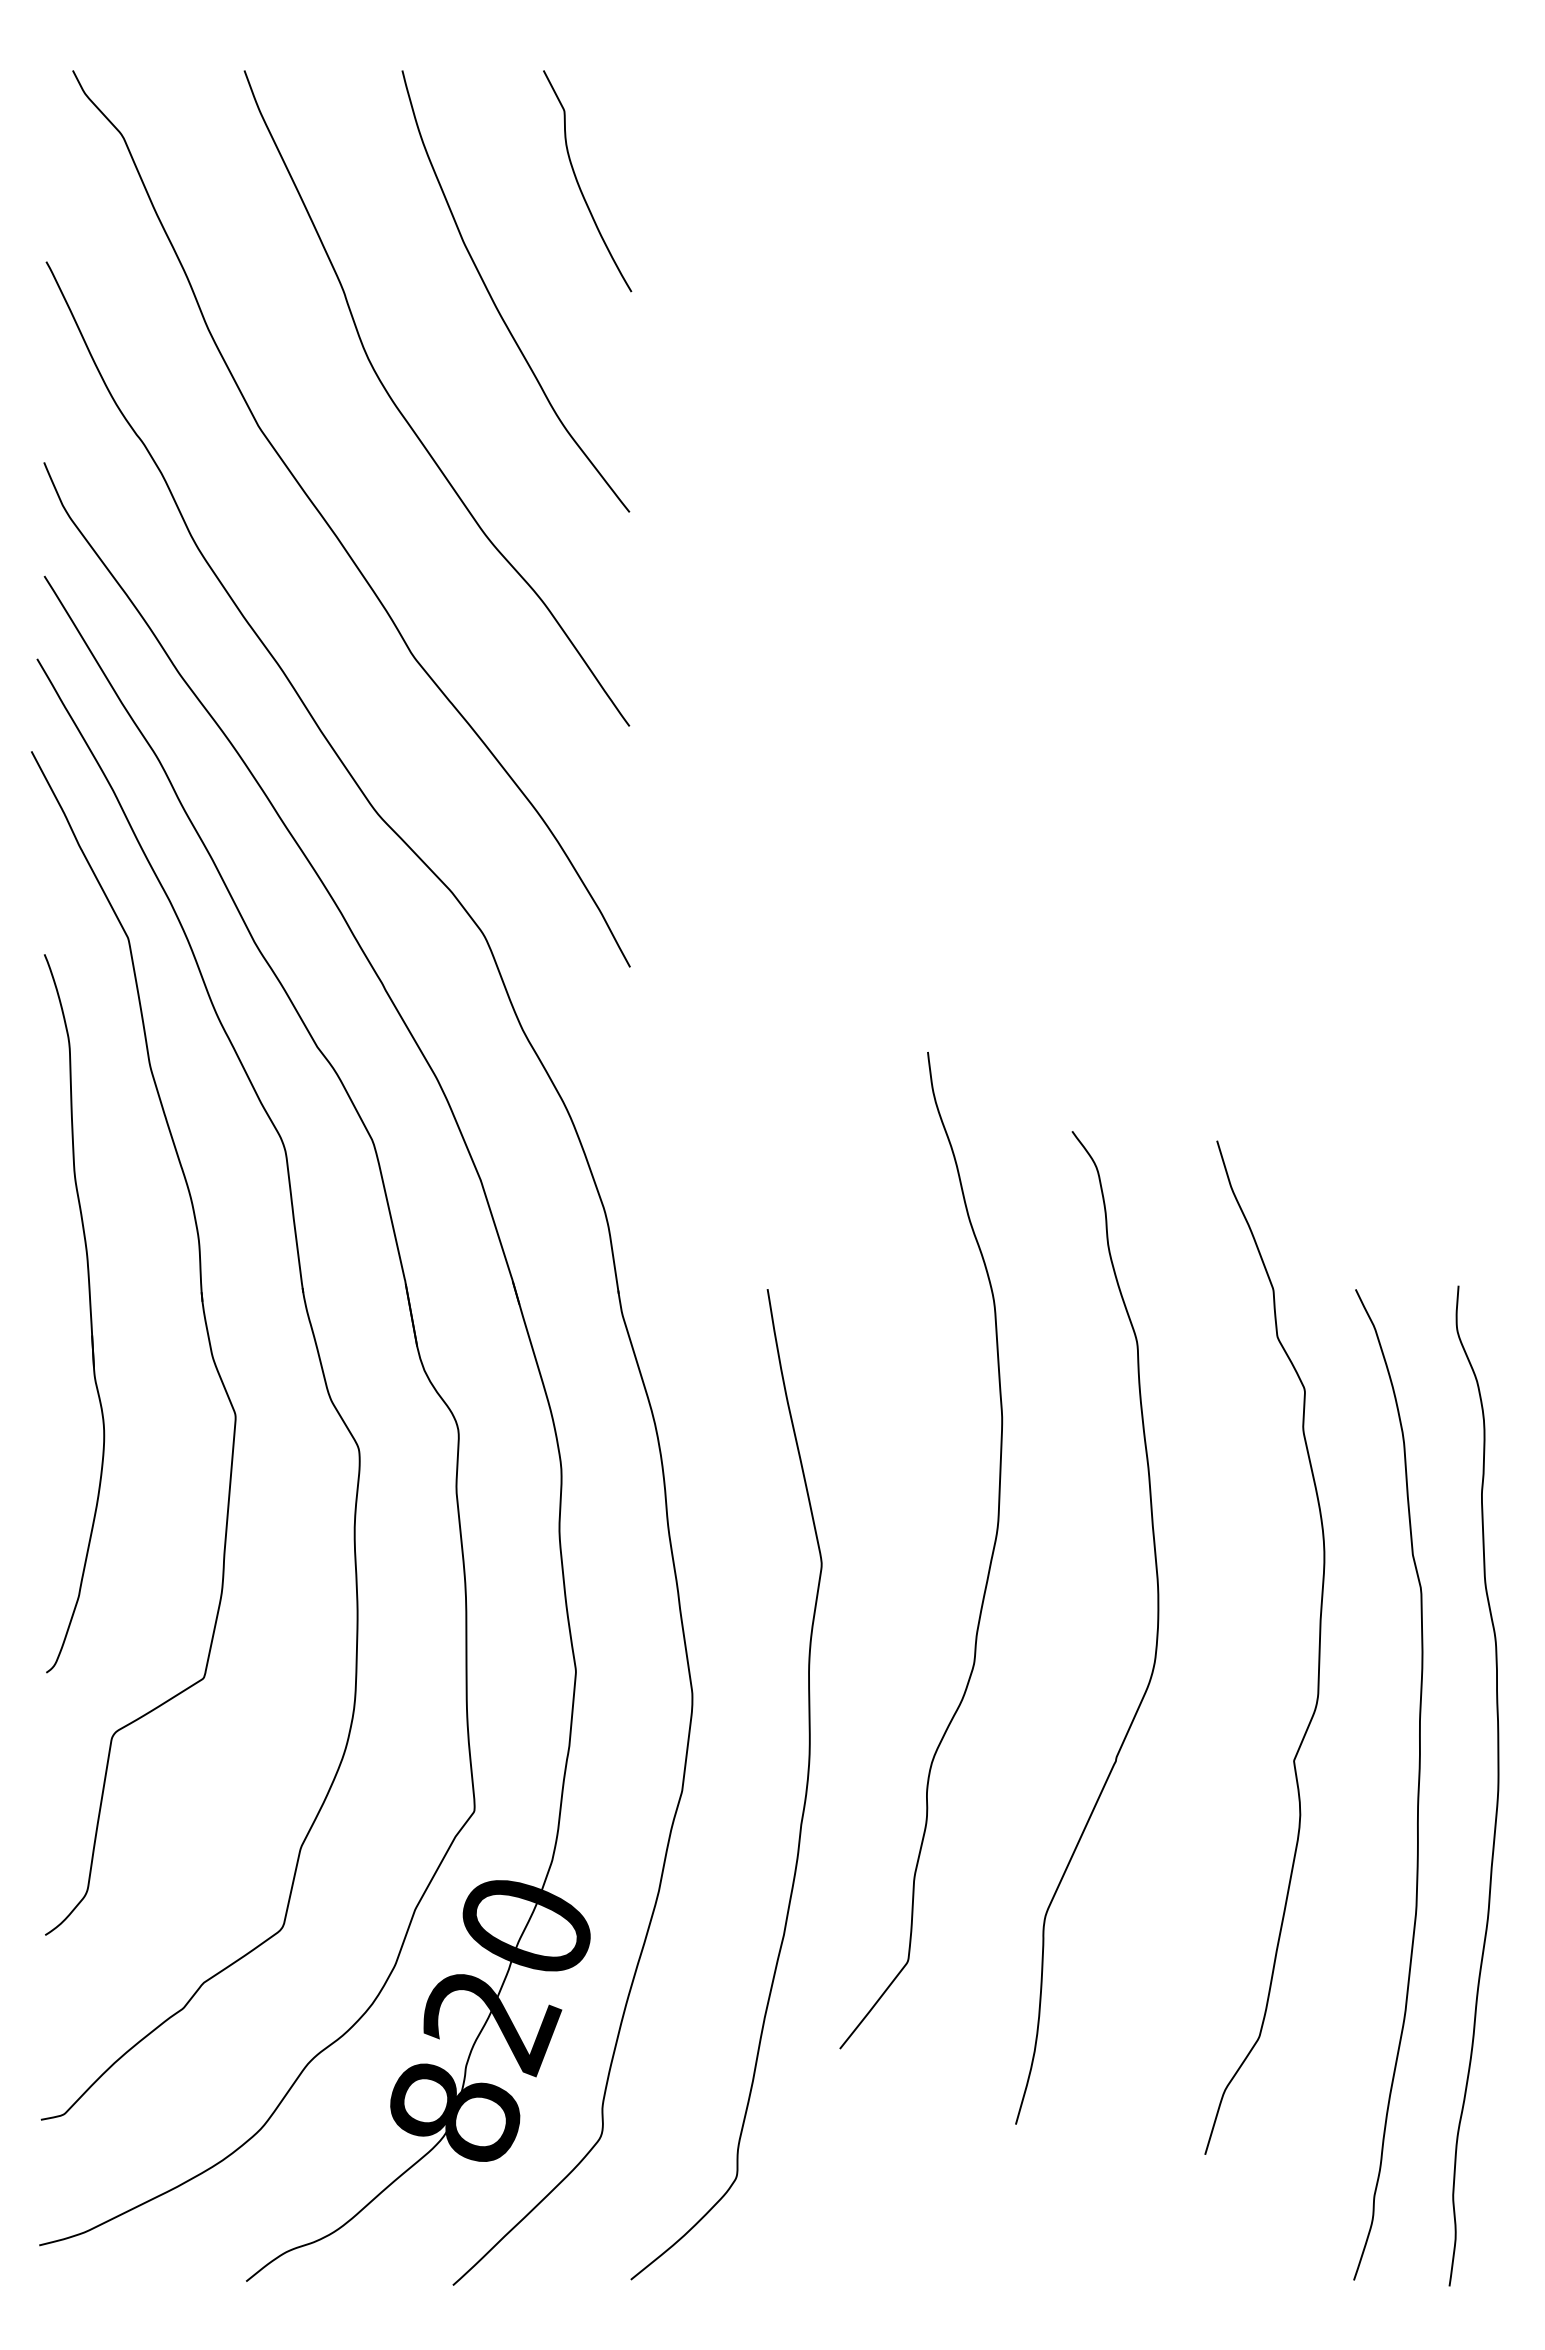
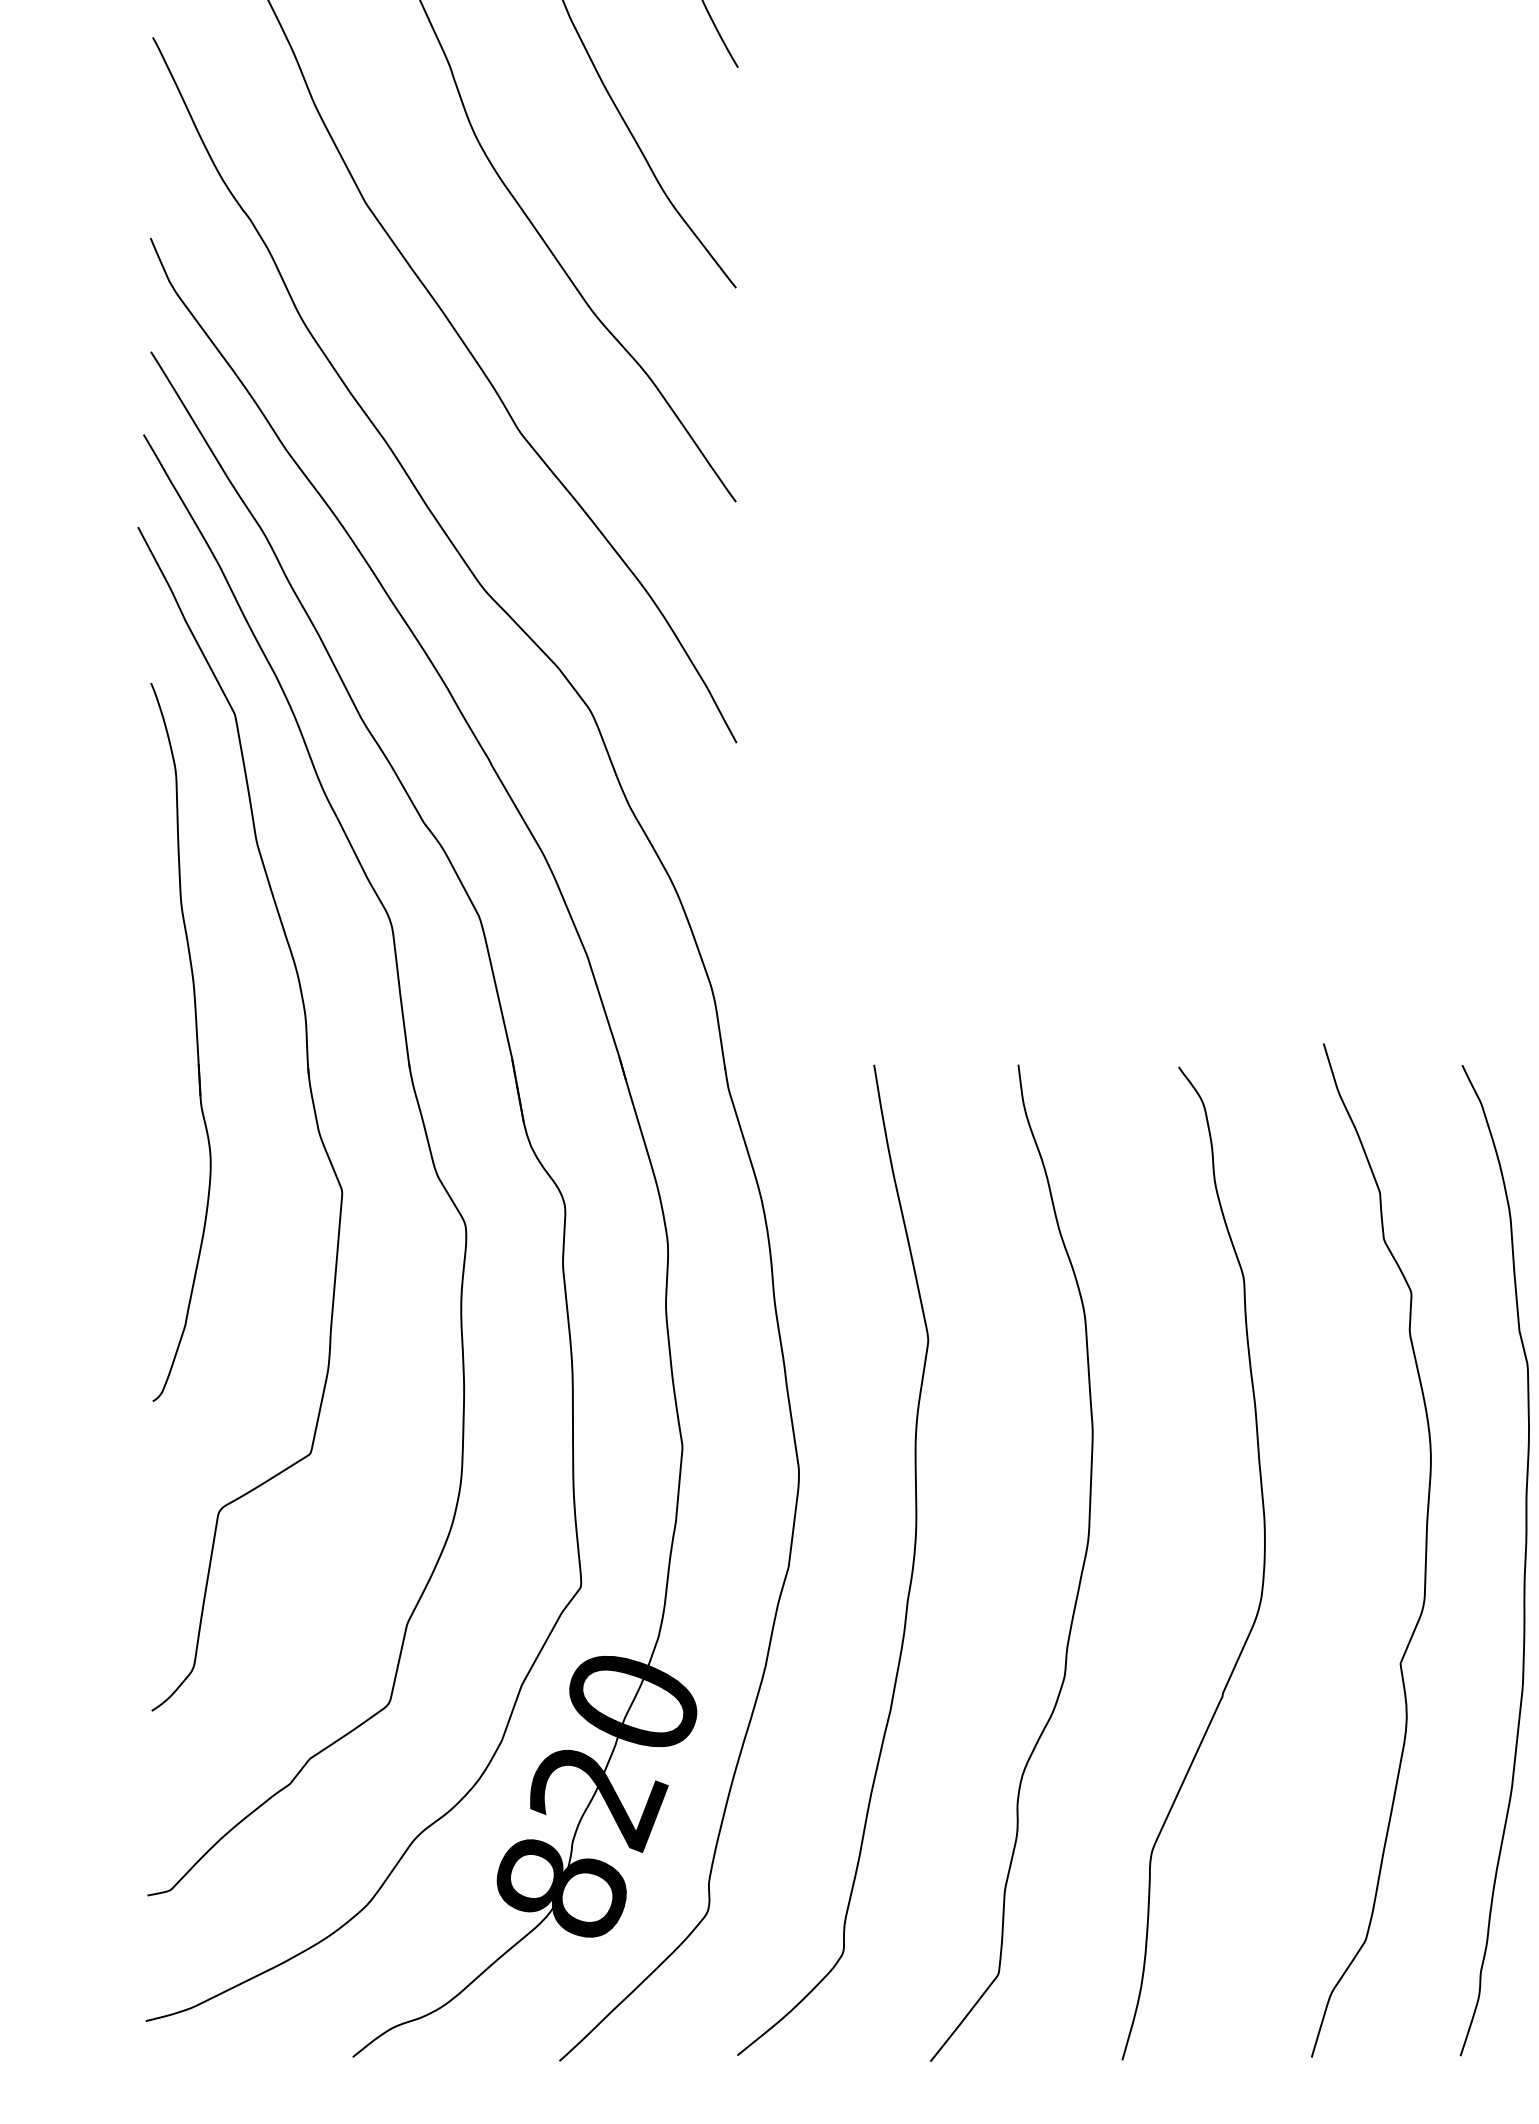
part: (89, 1311) -> (196, 1040), moved
curve: (989, 1563) -> (1080, 1576), moved
curve: (1156, 1630) -> (1263, 1566), moved
curve: (1318, 1647) -> (1425, 1550), moved

